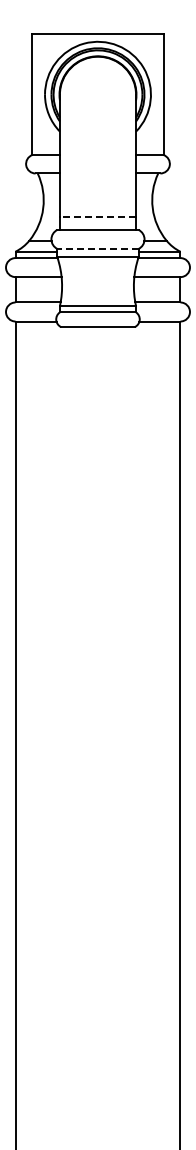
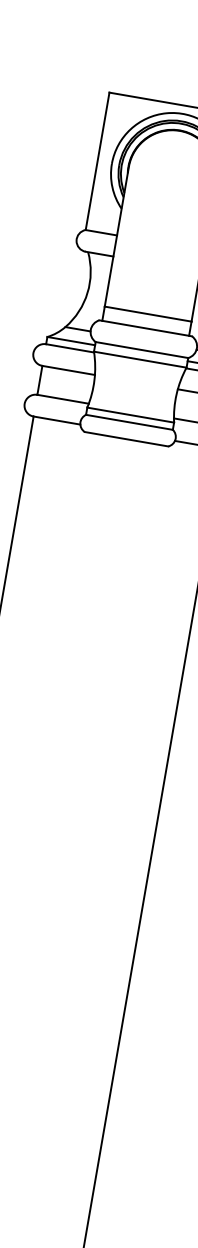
line: (97, 217) -> (147, 314), dashed -> solid
line: (98, 248) -> (142, 349), dashed -> solid

